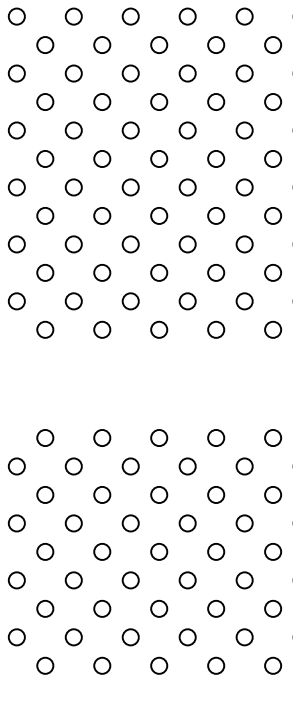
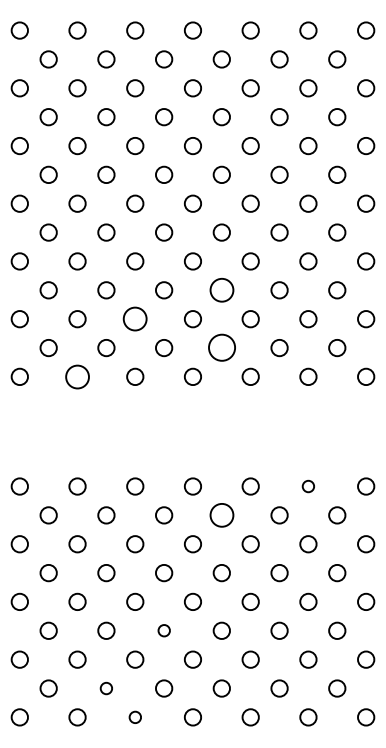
circle: (187, 244) -> (221, 290), size x1.4
circle: (102, 273) -> (135, 319), size x1.4
circle: (187, 301) -> (221, 348), size x1.6
circle: (45, 329) -> (77, 376), size x1.4
circle: (273, 437) -> (308, 486), size x0.7
circle: (187, 466) -> (221, 515), size x1.4
circle: (131, 580) -> (164, 630), size x0.7
circle: (73, 637) -> (106, 688), size x0.7
circle: (102, 665) -> (135, 717), size x0.7

